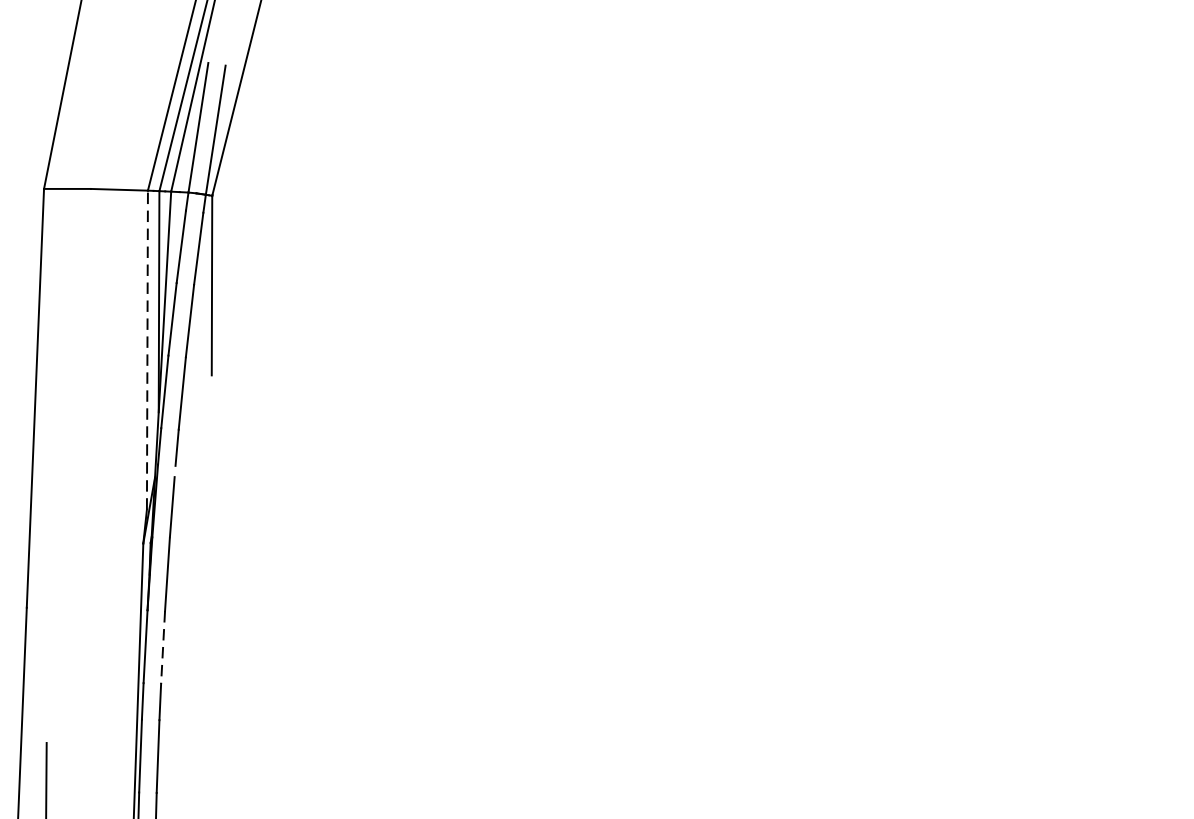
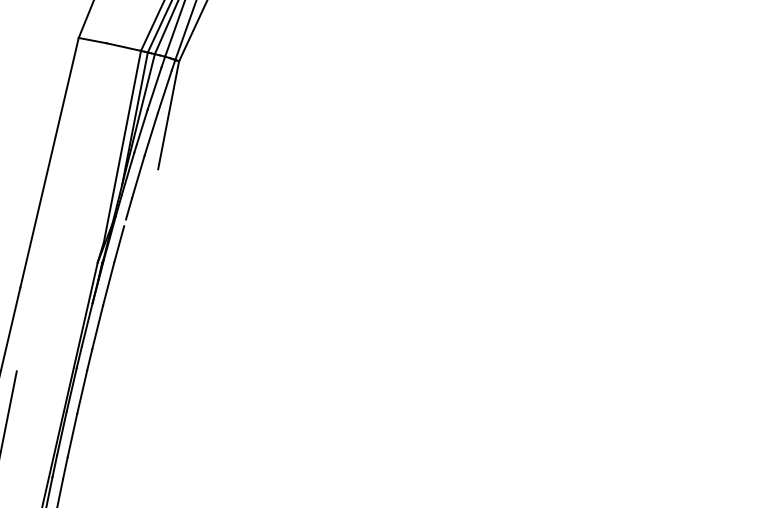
line: (147, 349) -> (122, 146), dashed -> solid
line: (162, 647) -> (97, 327), dashed -> solid

